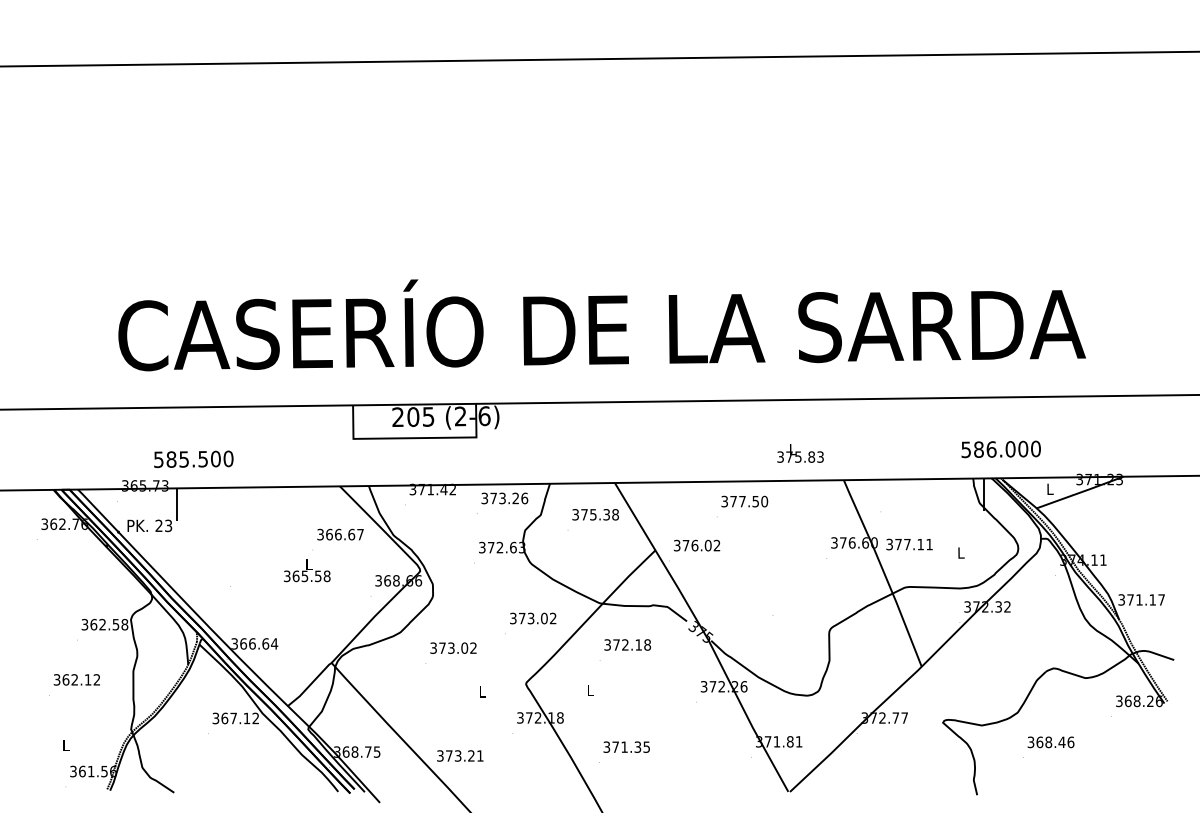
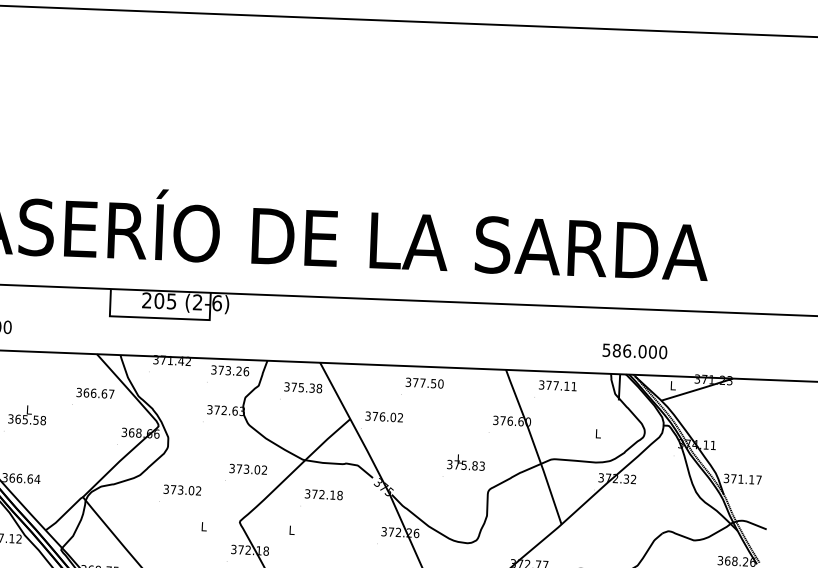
text: (800, 453) -> (466, 462), moved
text: (909, 544) -> (557, 385), moved
text: (307, 570) -> (27, 415), moved

